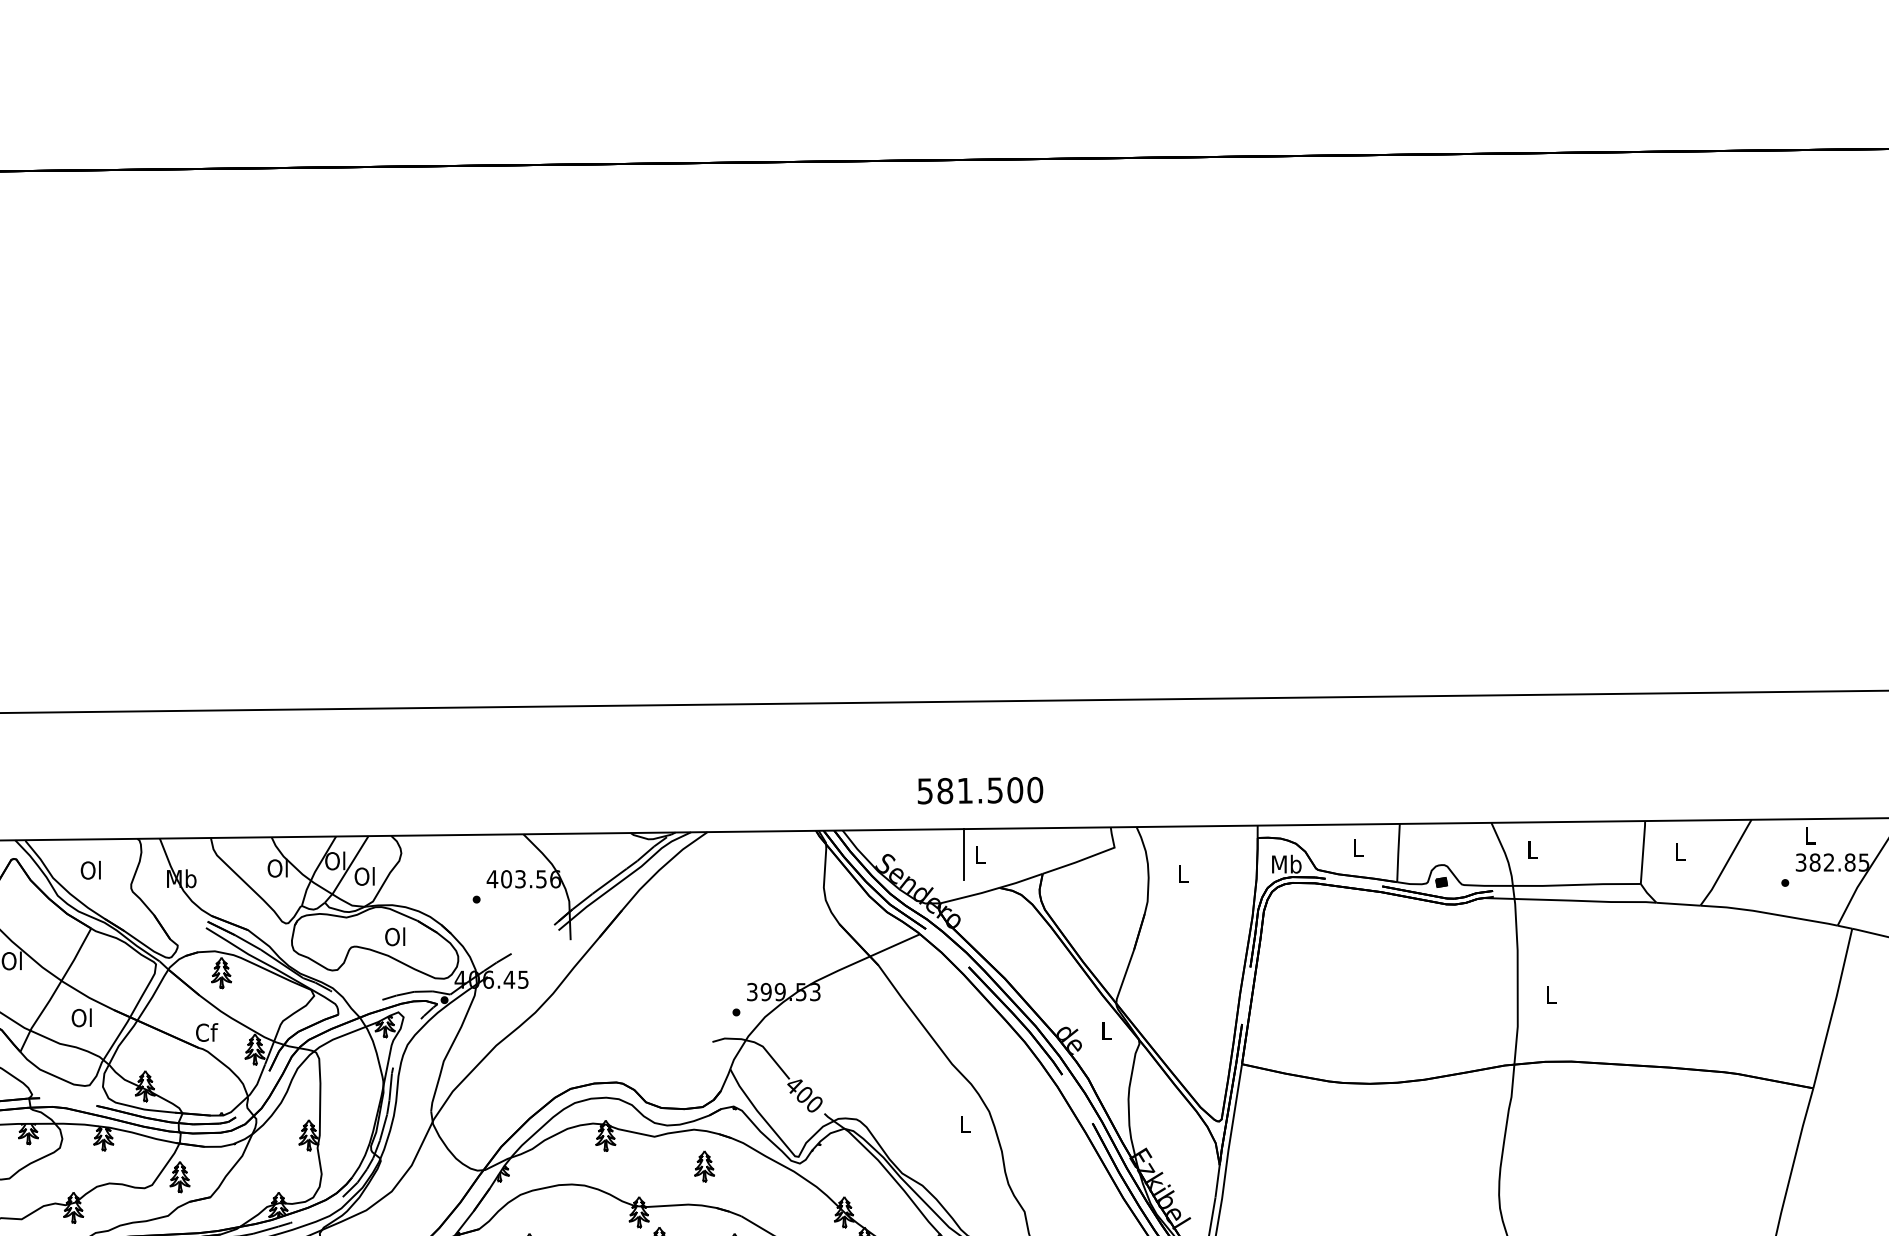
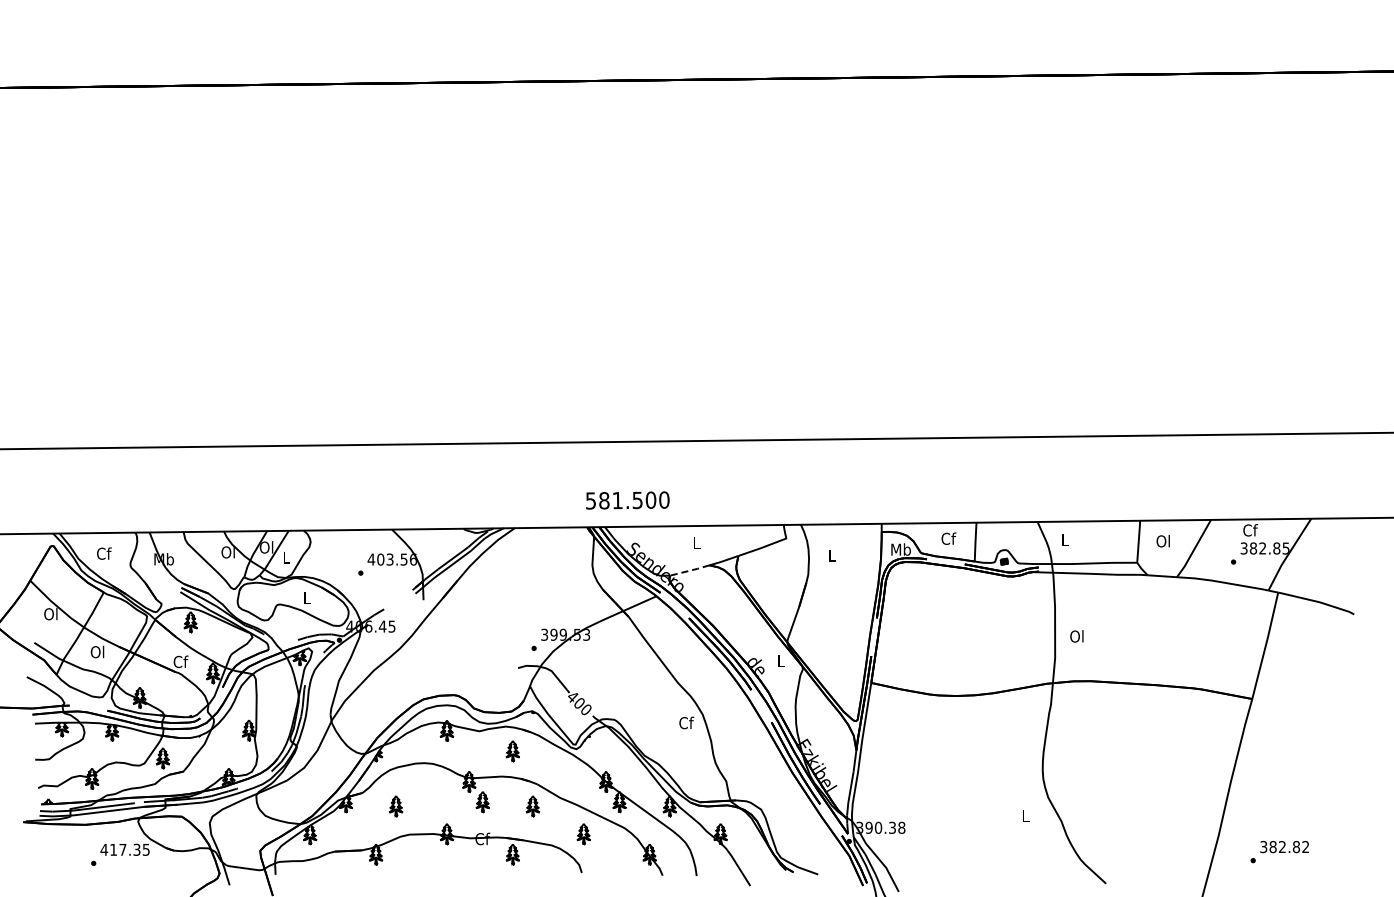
text: (979, 790) -> (627, 500), moved
text: (1810, 835) -> (1250, 530), L -> Cf
text: (1357, 847) -> (948, 538), L -> Cf
text: (1678, 852) -> (1162, 541), L -> Ol
line: (963, 855) -> (685, 543), removed
text: (90, 870) -> (103, 553), Ol -> Cf
text: (363, 876) -> (285, 557), Ol -> L
line: (970, 895) -> (690, 570), solid -> dashed
text: (395, 936) -> (306, 597), Ol -> L
text: (1549, 994) -> (1076, 636), L -> Ol
text: (964, 1123) -> (686, 722), L -> Cf

